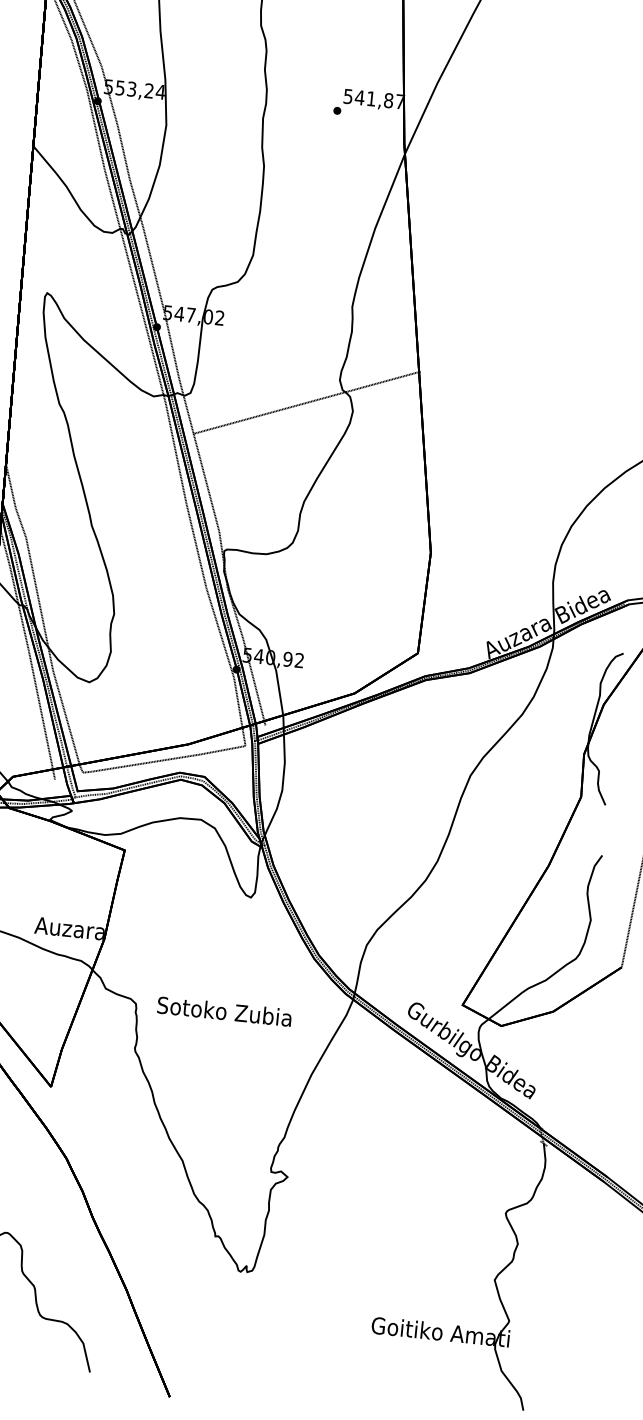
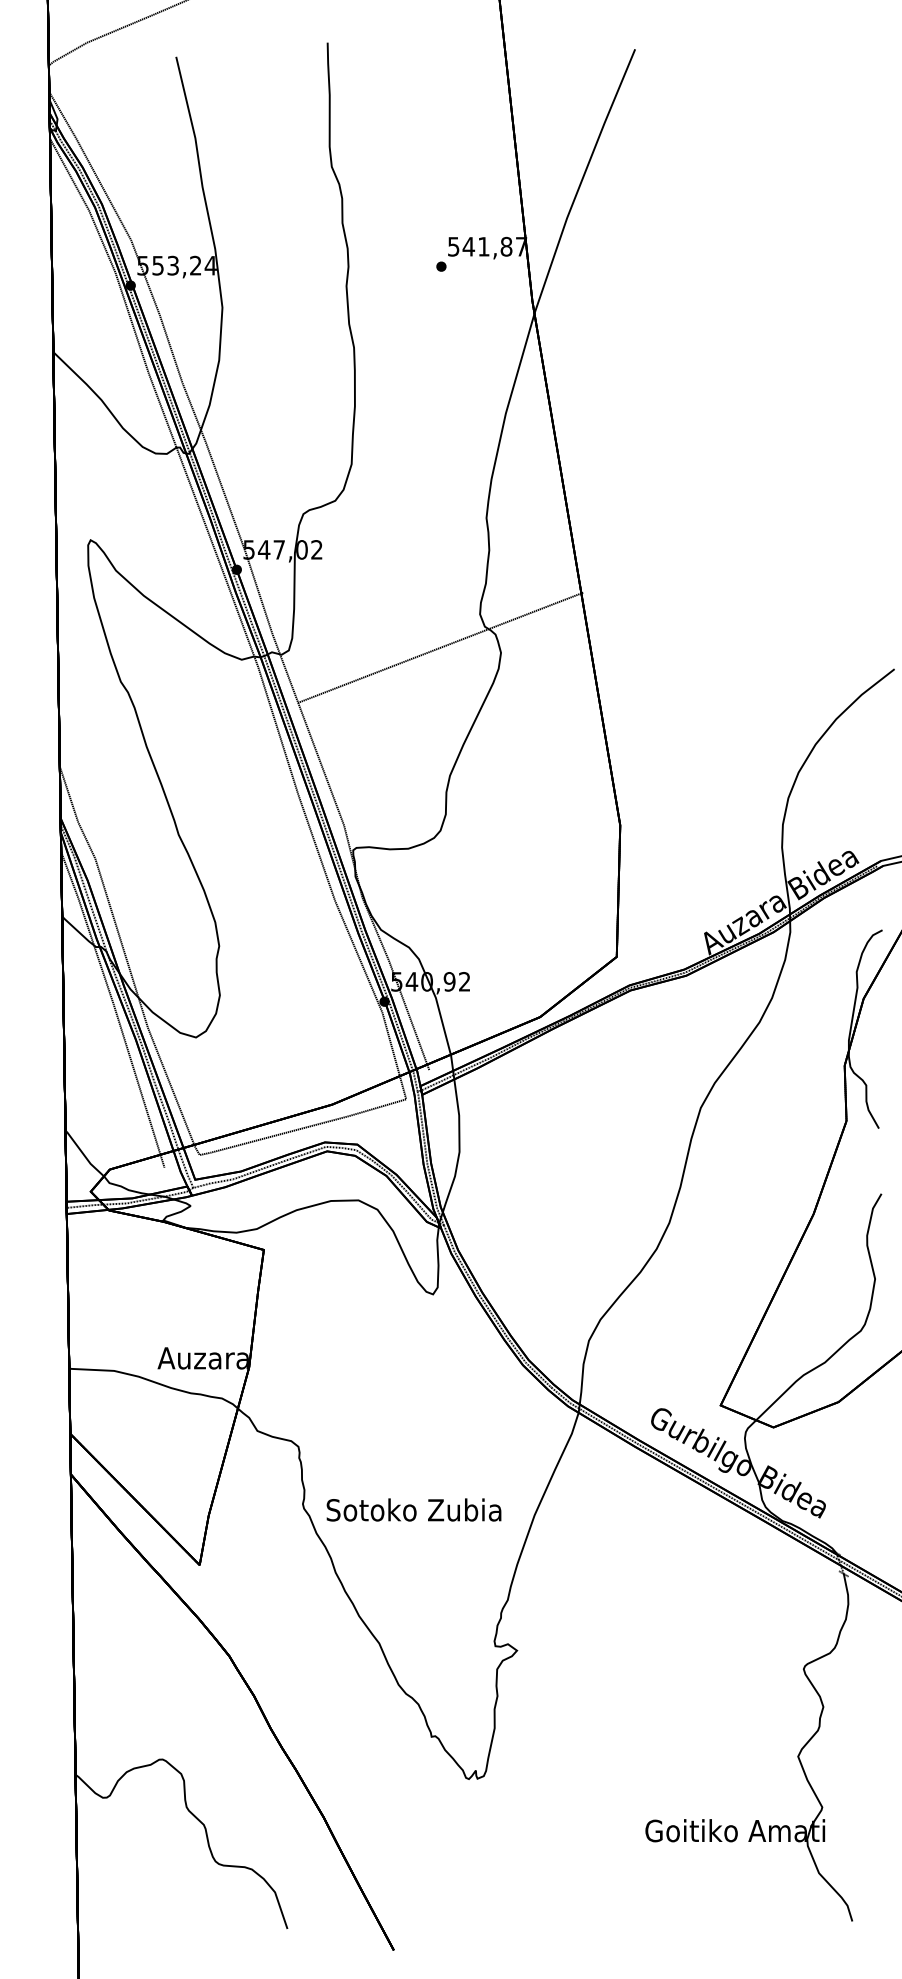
text: (224, 1011) -> (413, 1509), moved

